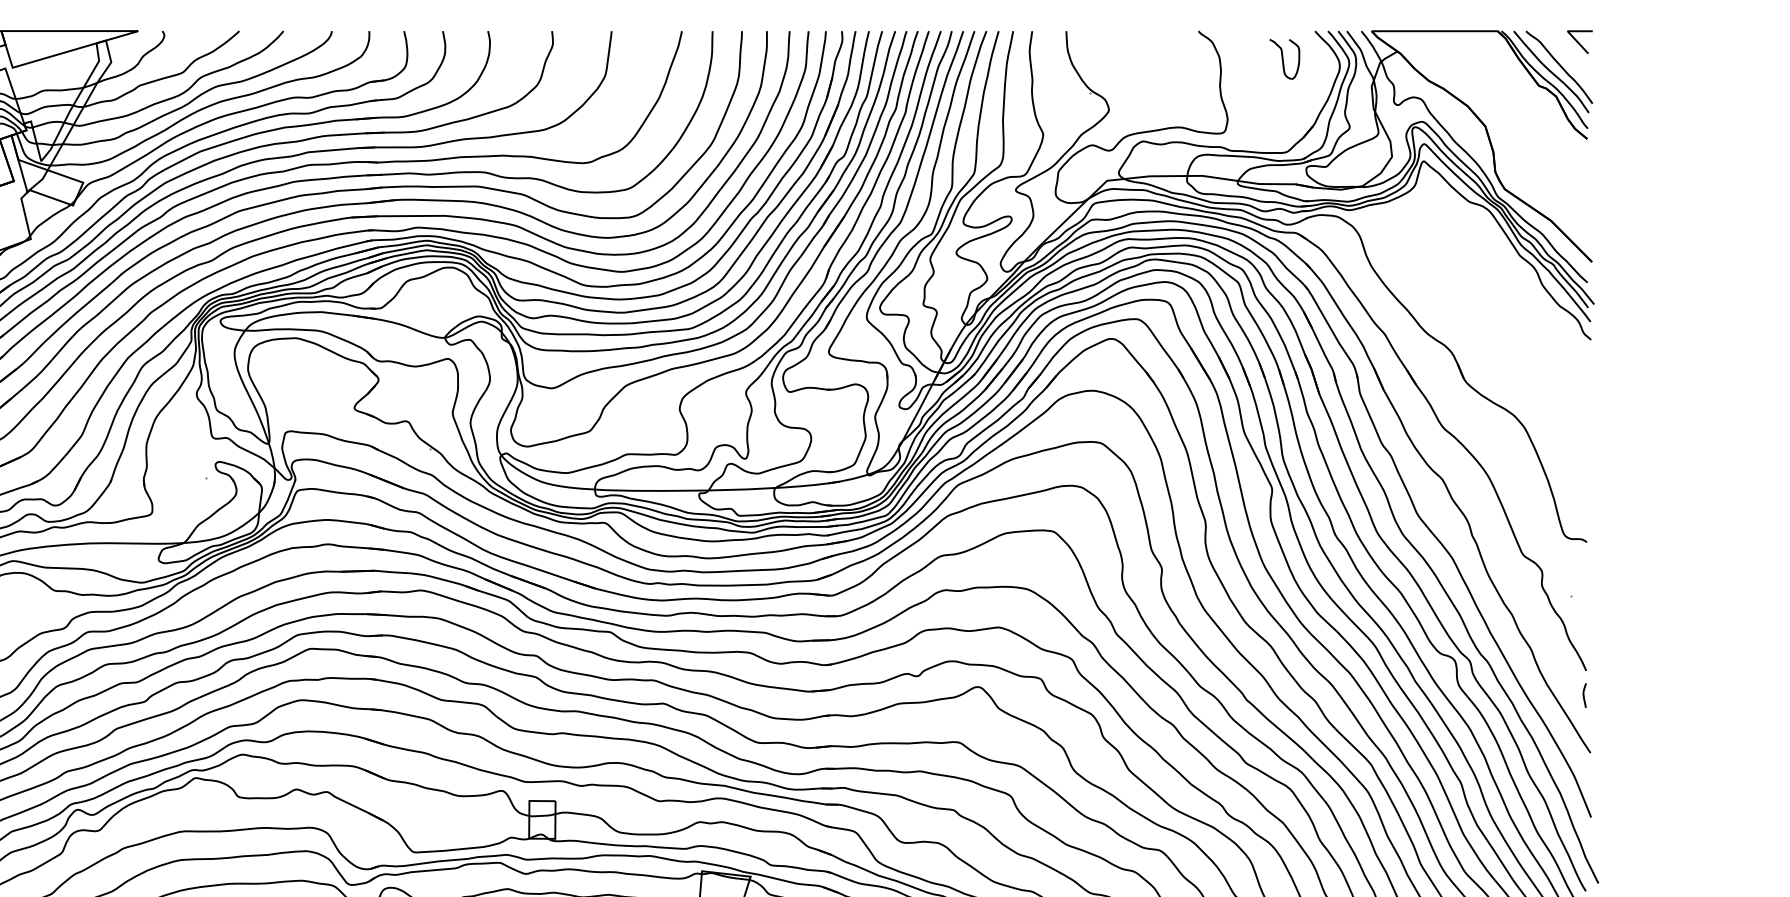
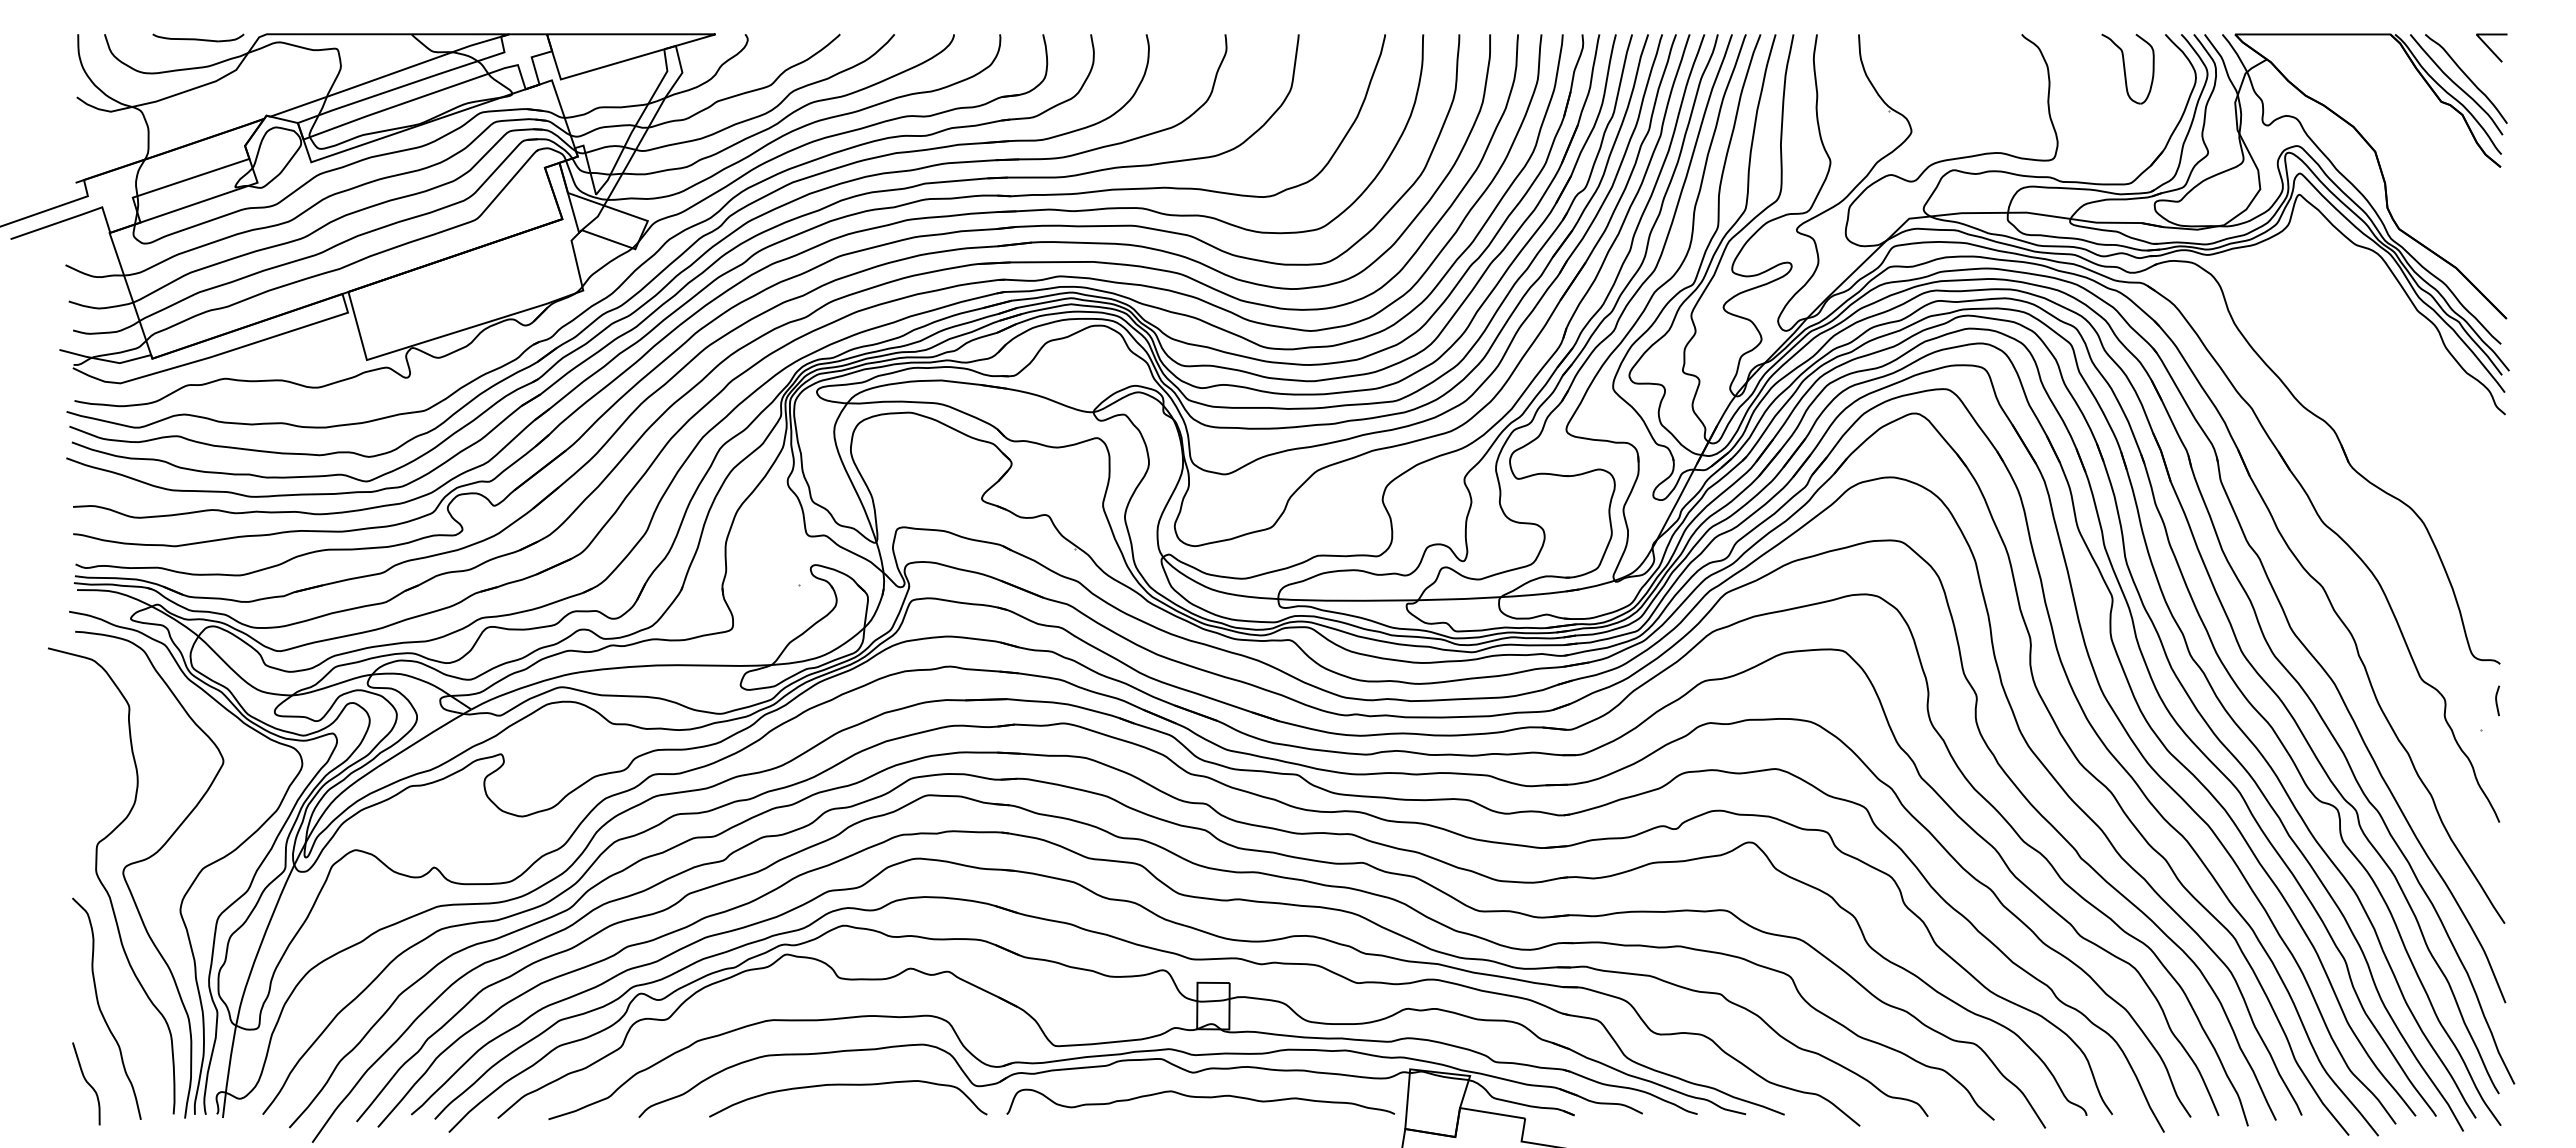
part: (1284, 58) -> (2127, 68), size x1.43
curve: (1584, 695) -> (2497, 700), moved

